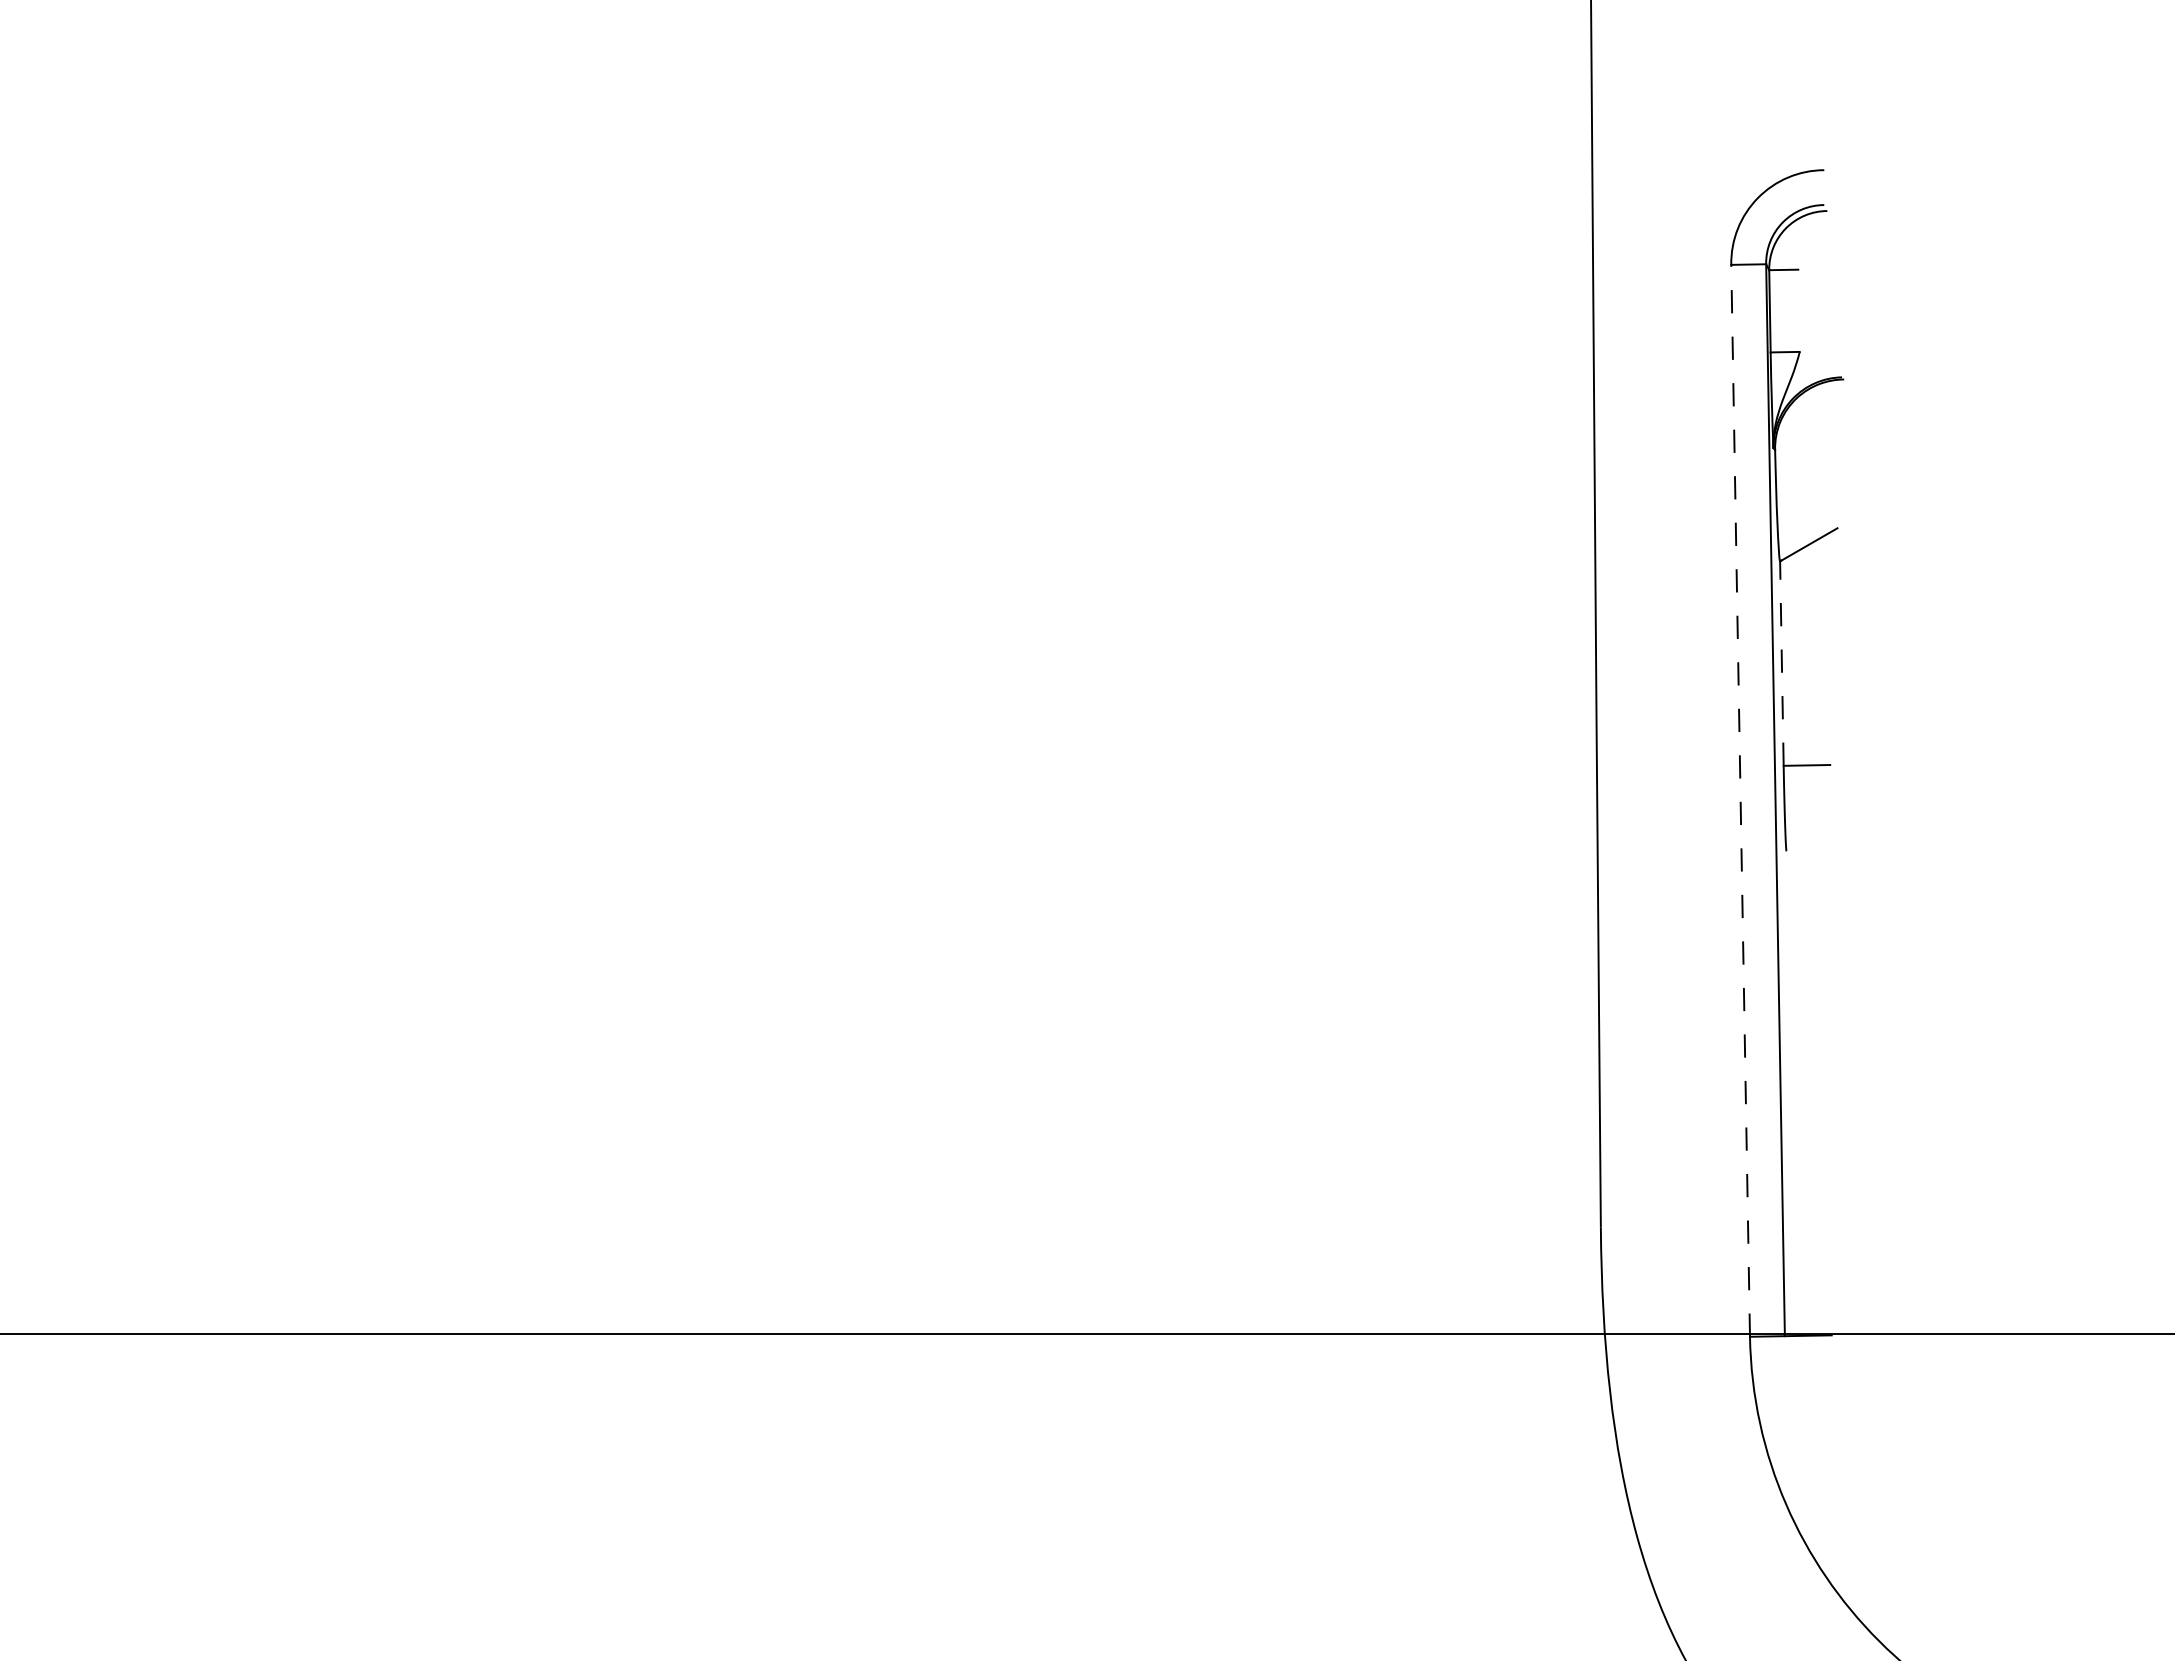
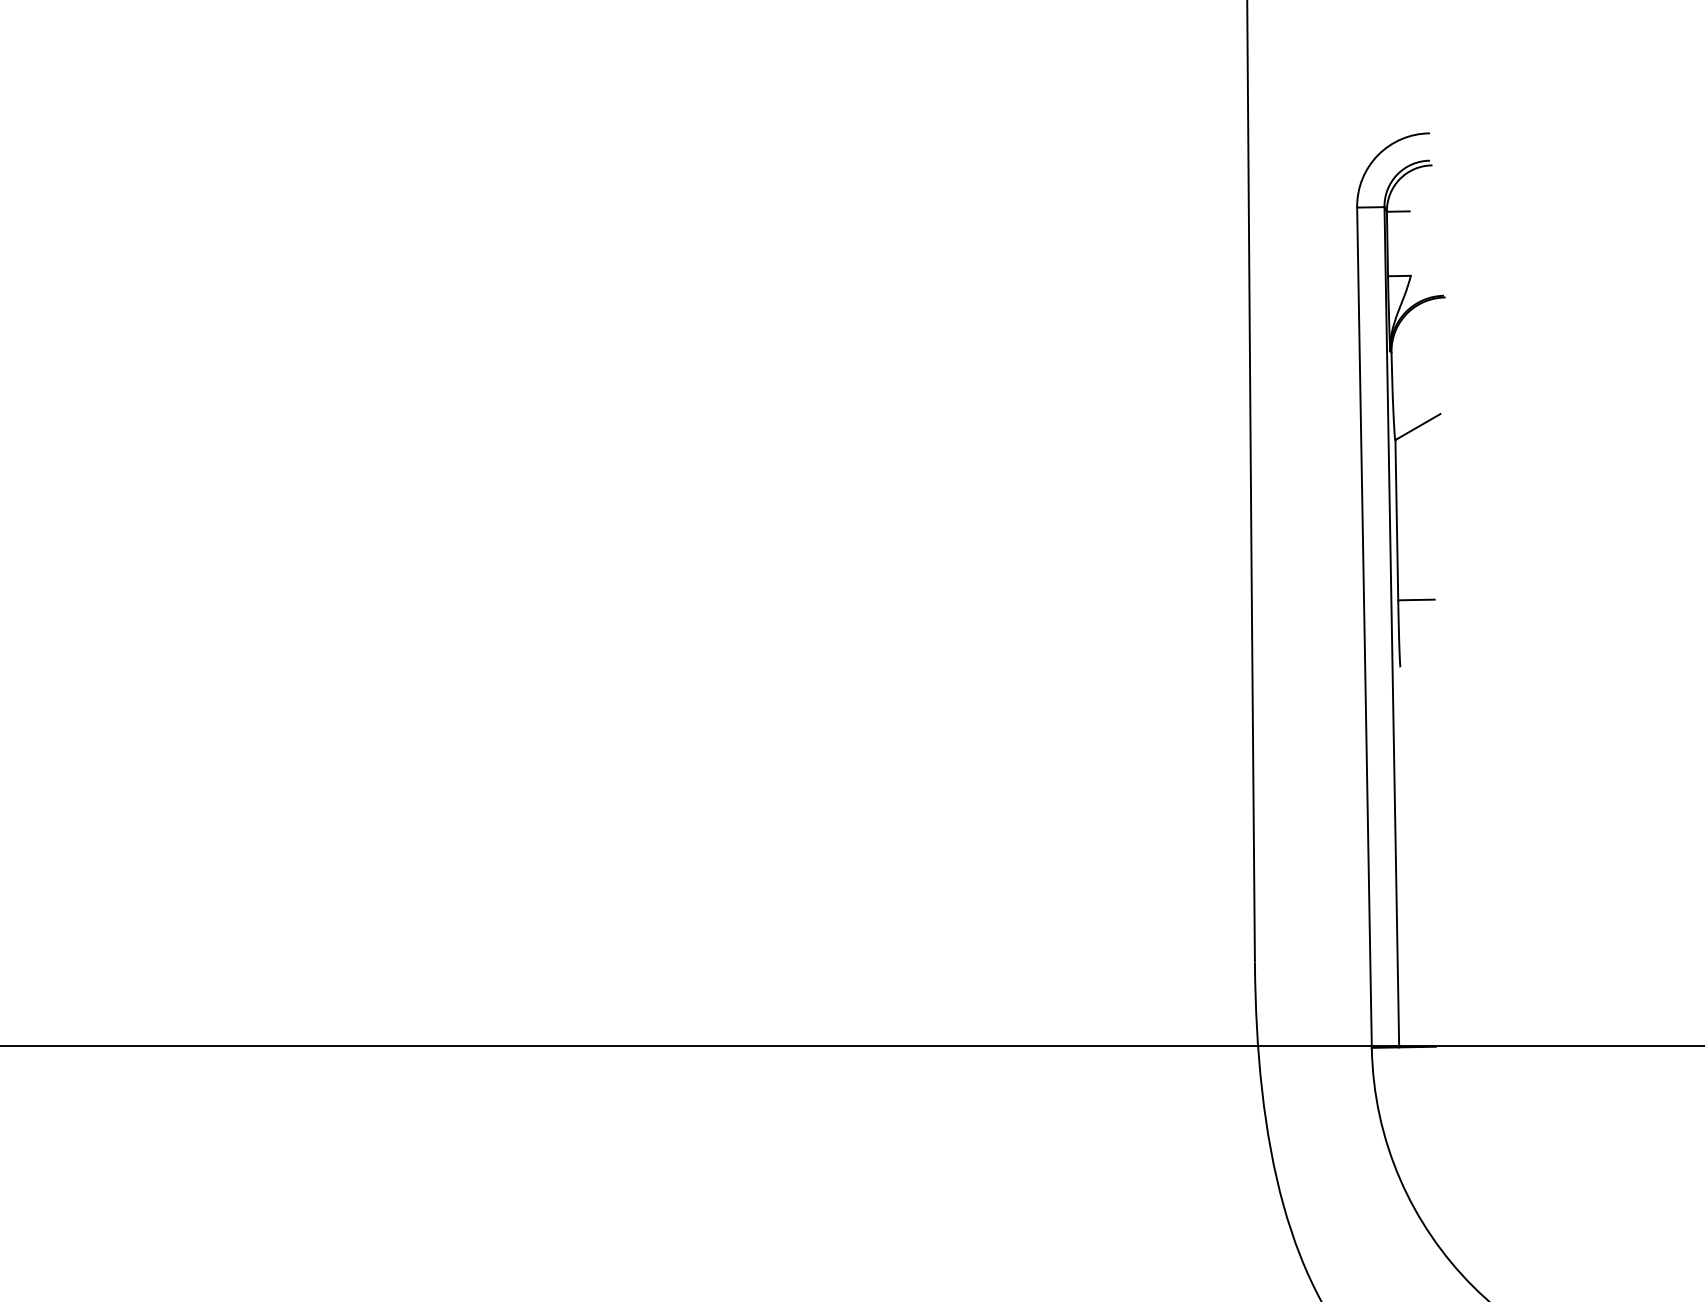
line: (1781, 662) -> (1396, 519), dashed -> solid
line: (1740, 800) -> (1364, 627), dashed -> solid

